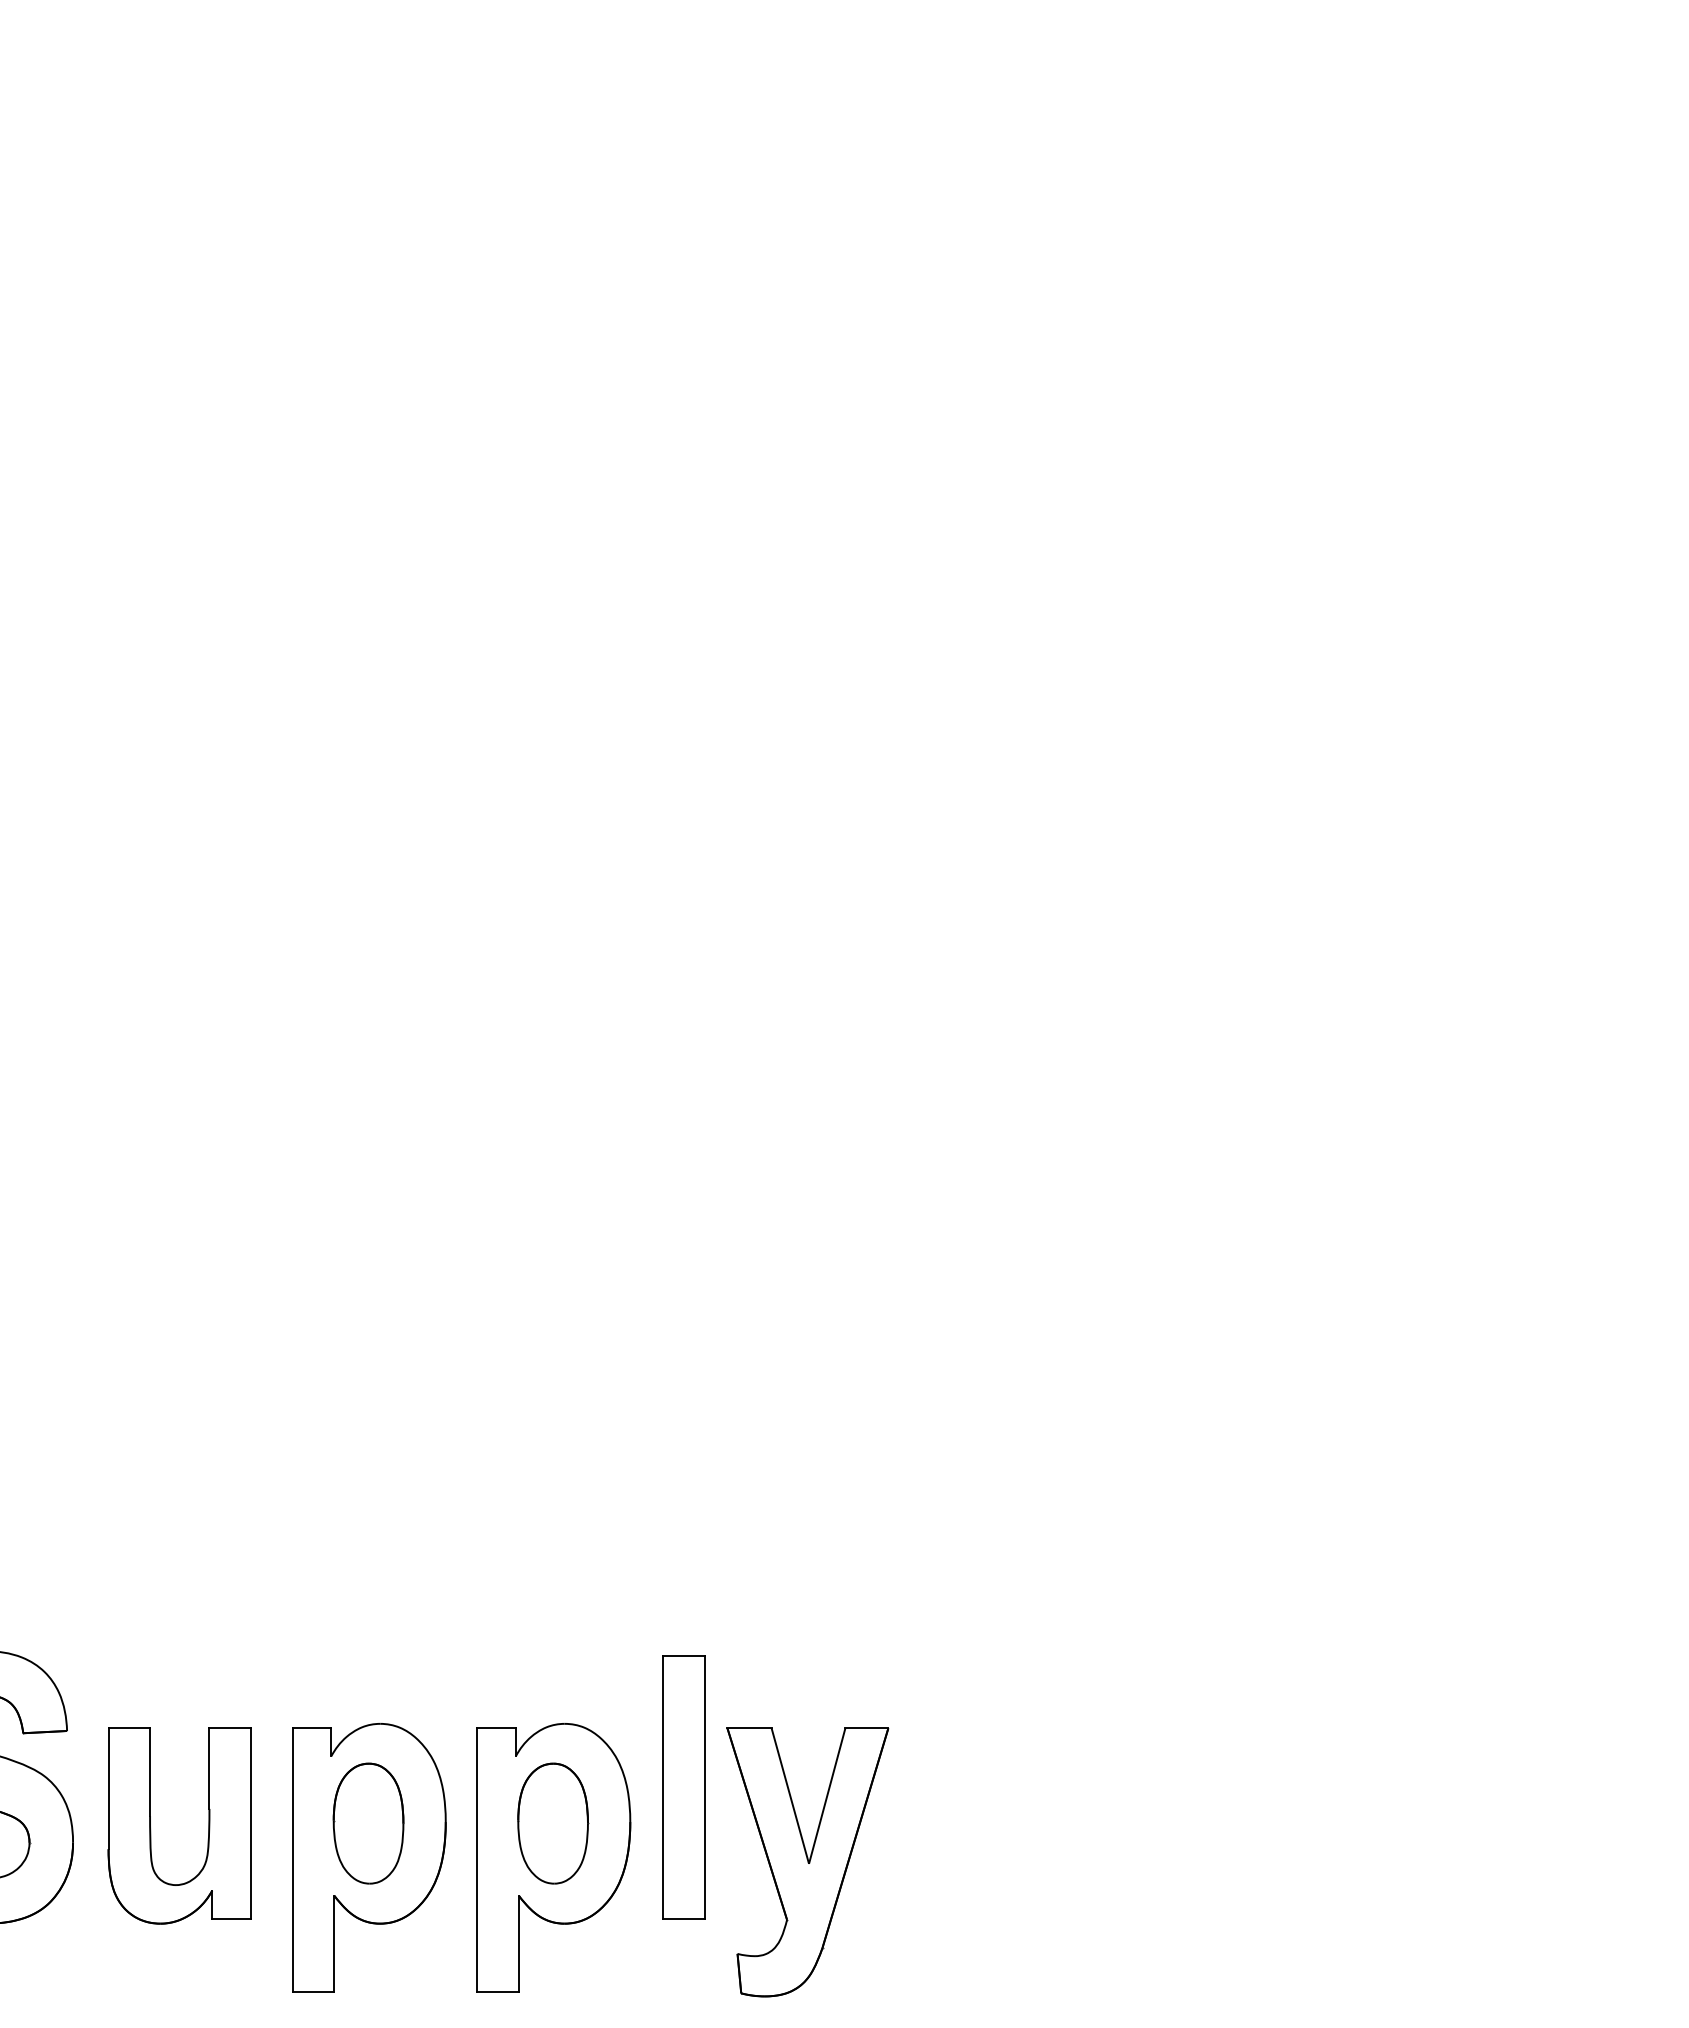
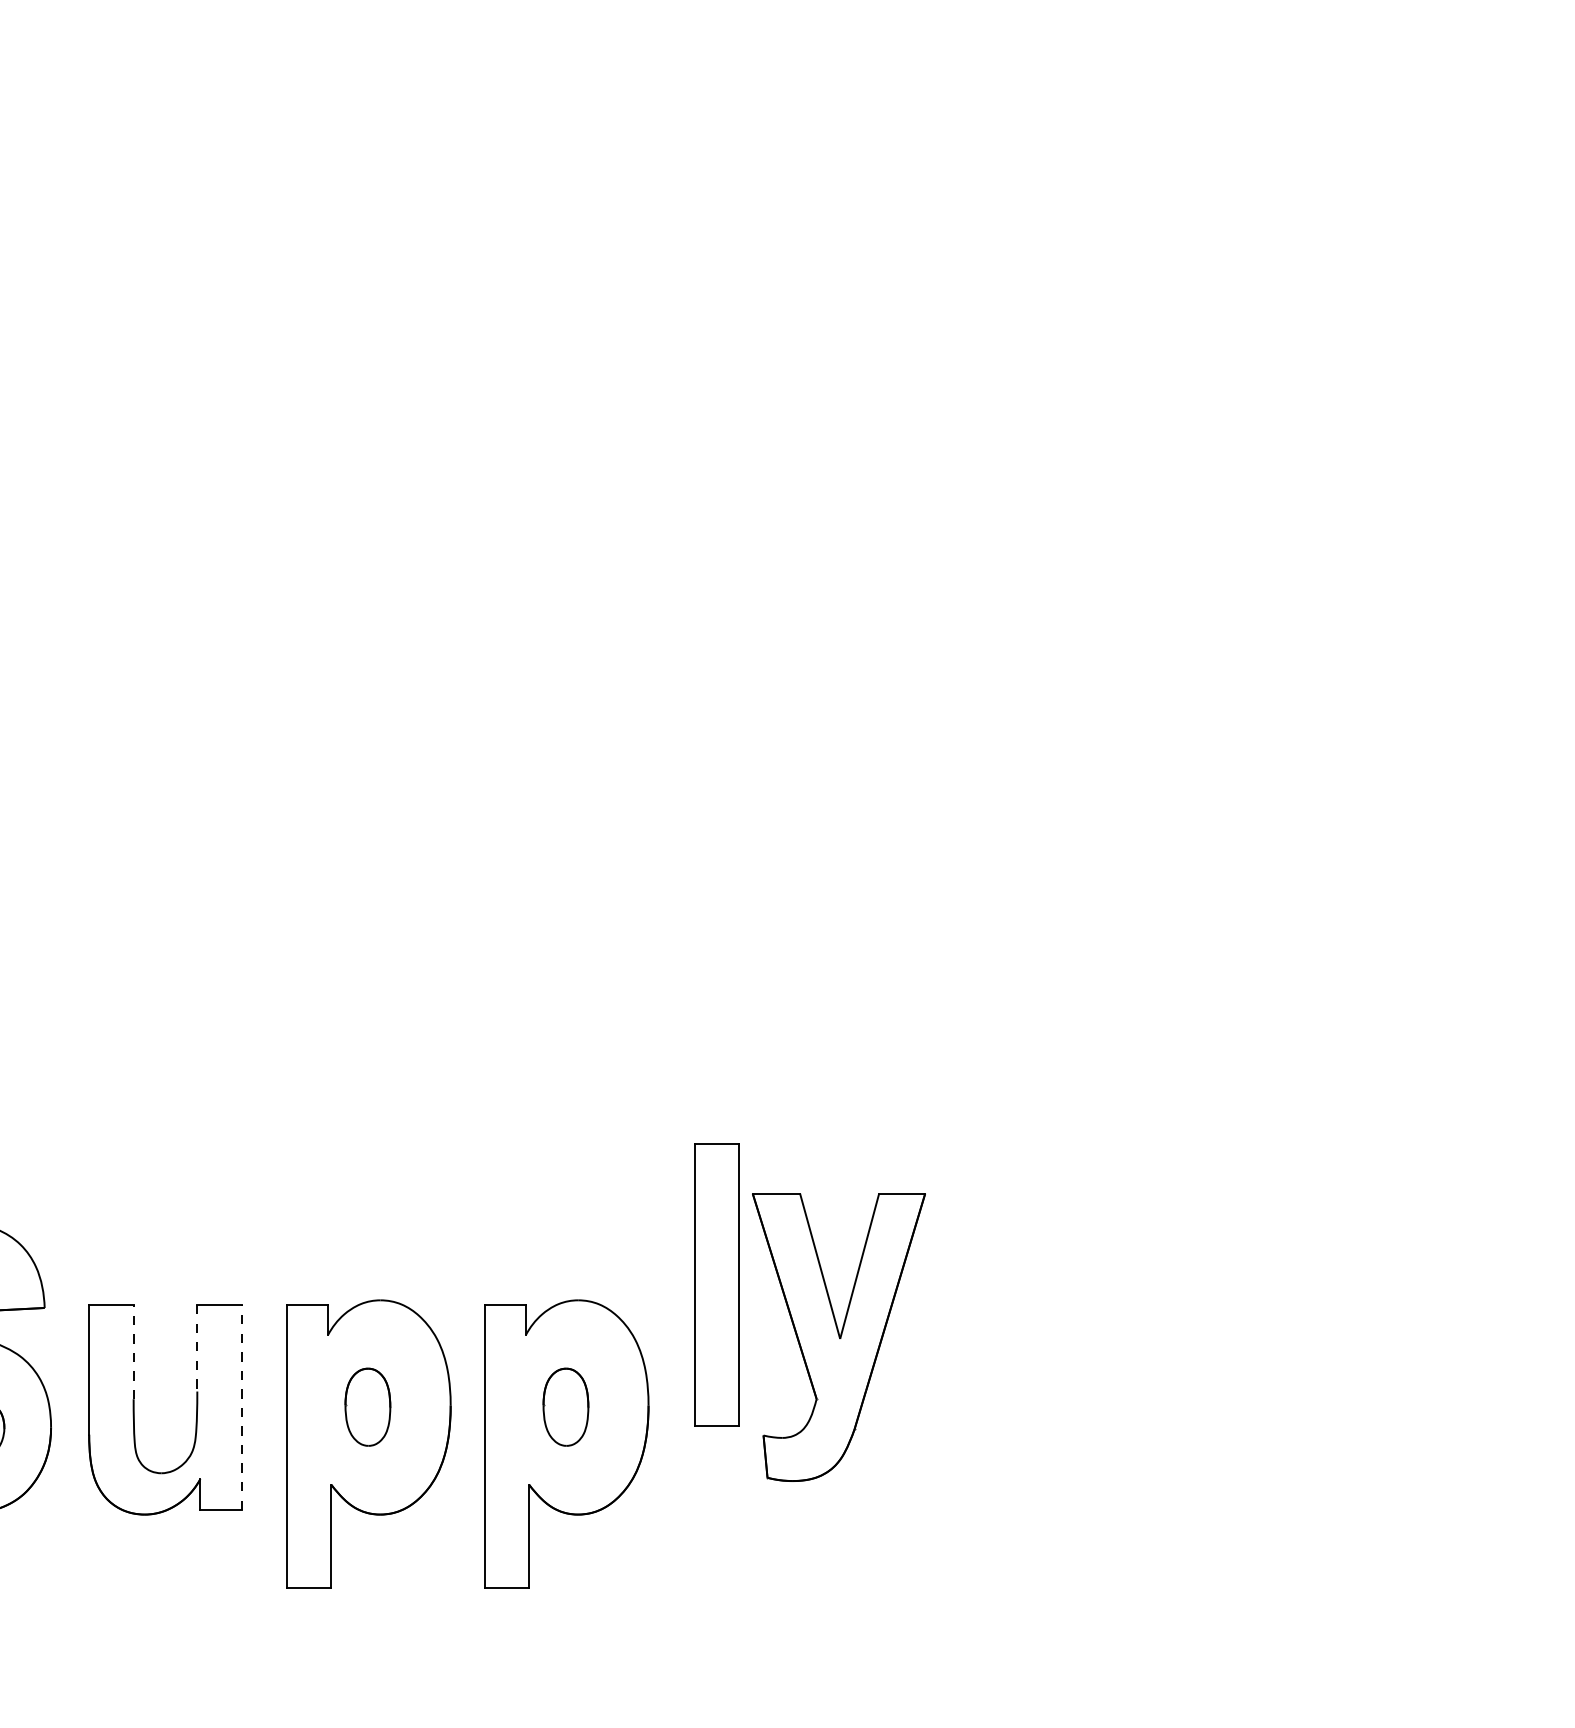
line: (209, 1769) -> (197, 1349), solid -> dashed
line: (150, 1772) -> (134, 1352), solid -> dashed
part: (683, 1787) -> (716, 1284), moved
line: (250, 1823) -> (241, 1407), solid -> dashed
part: (368, 1823) -> (367, 1407), size x0.6
part: (553, 1823) -> (566, 1407), size x0.6
part: (807, 1862) -> (838, 1337), moved

